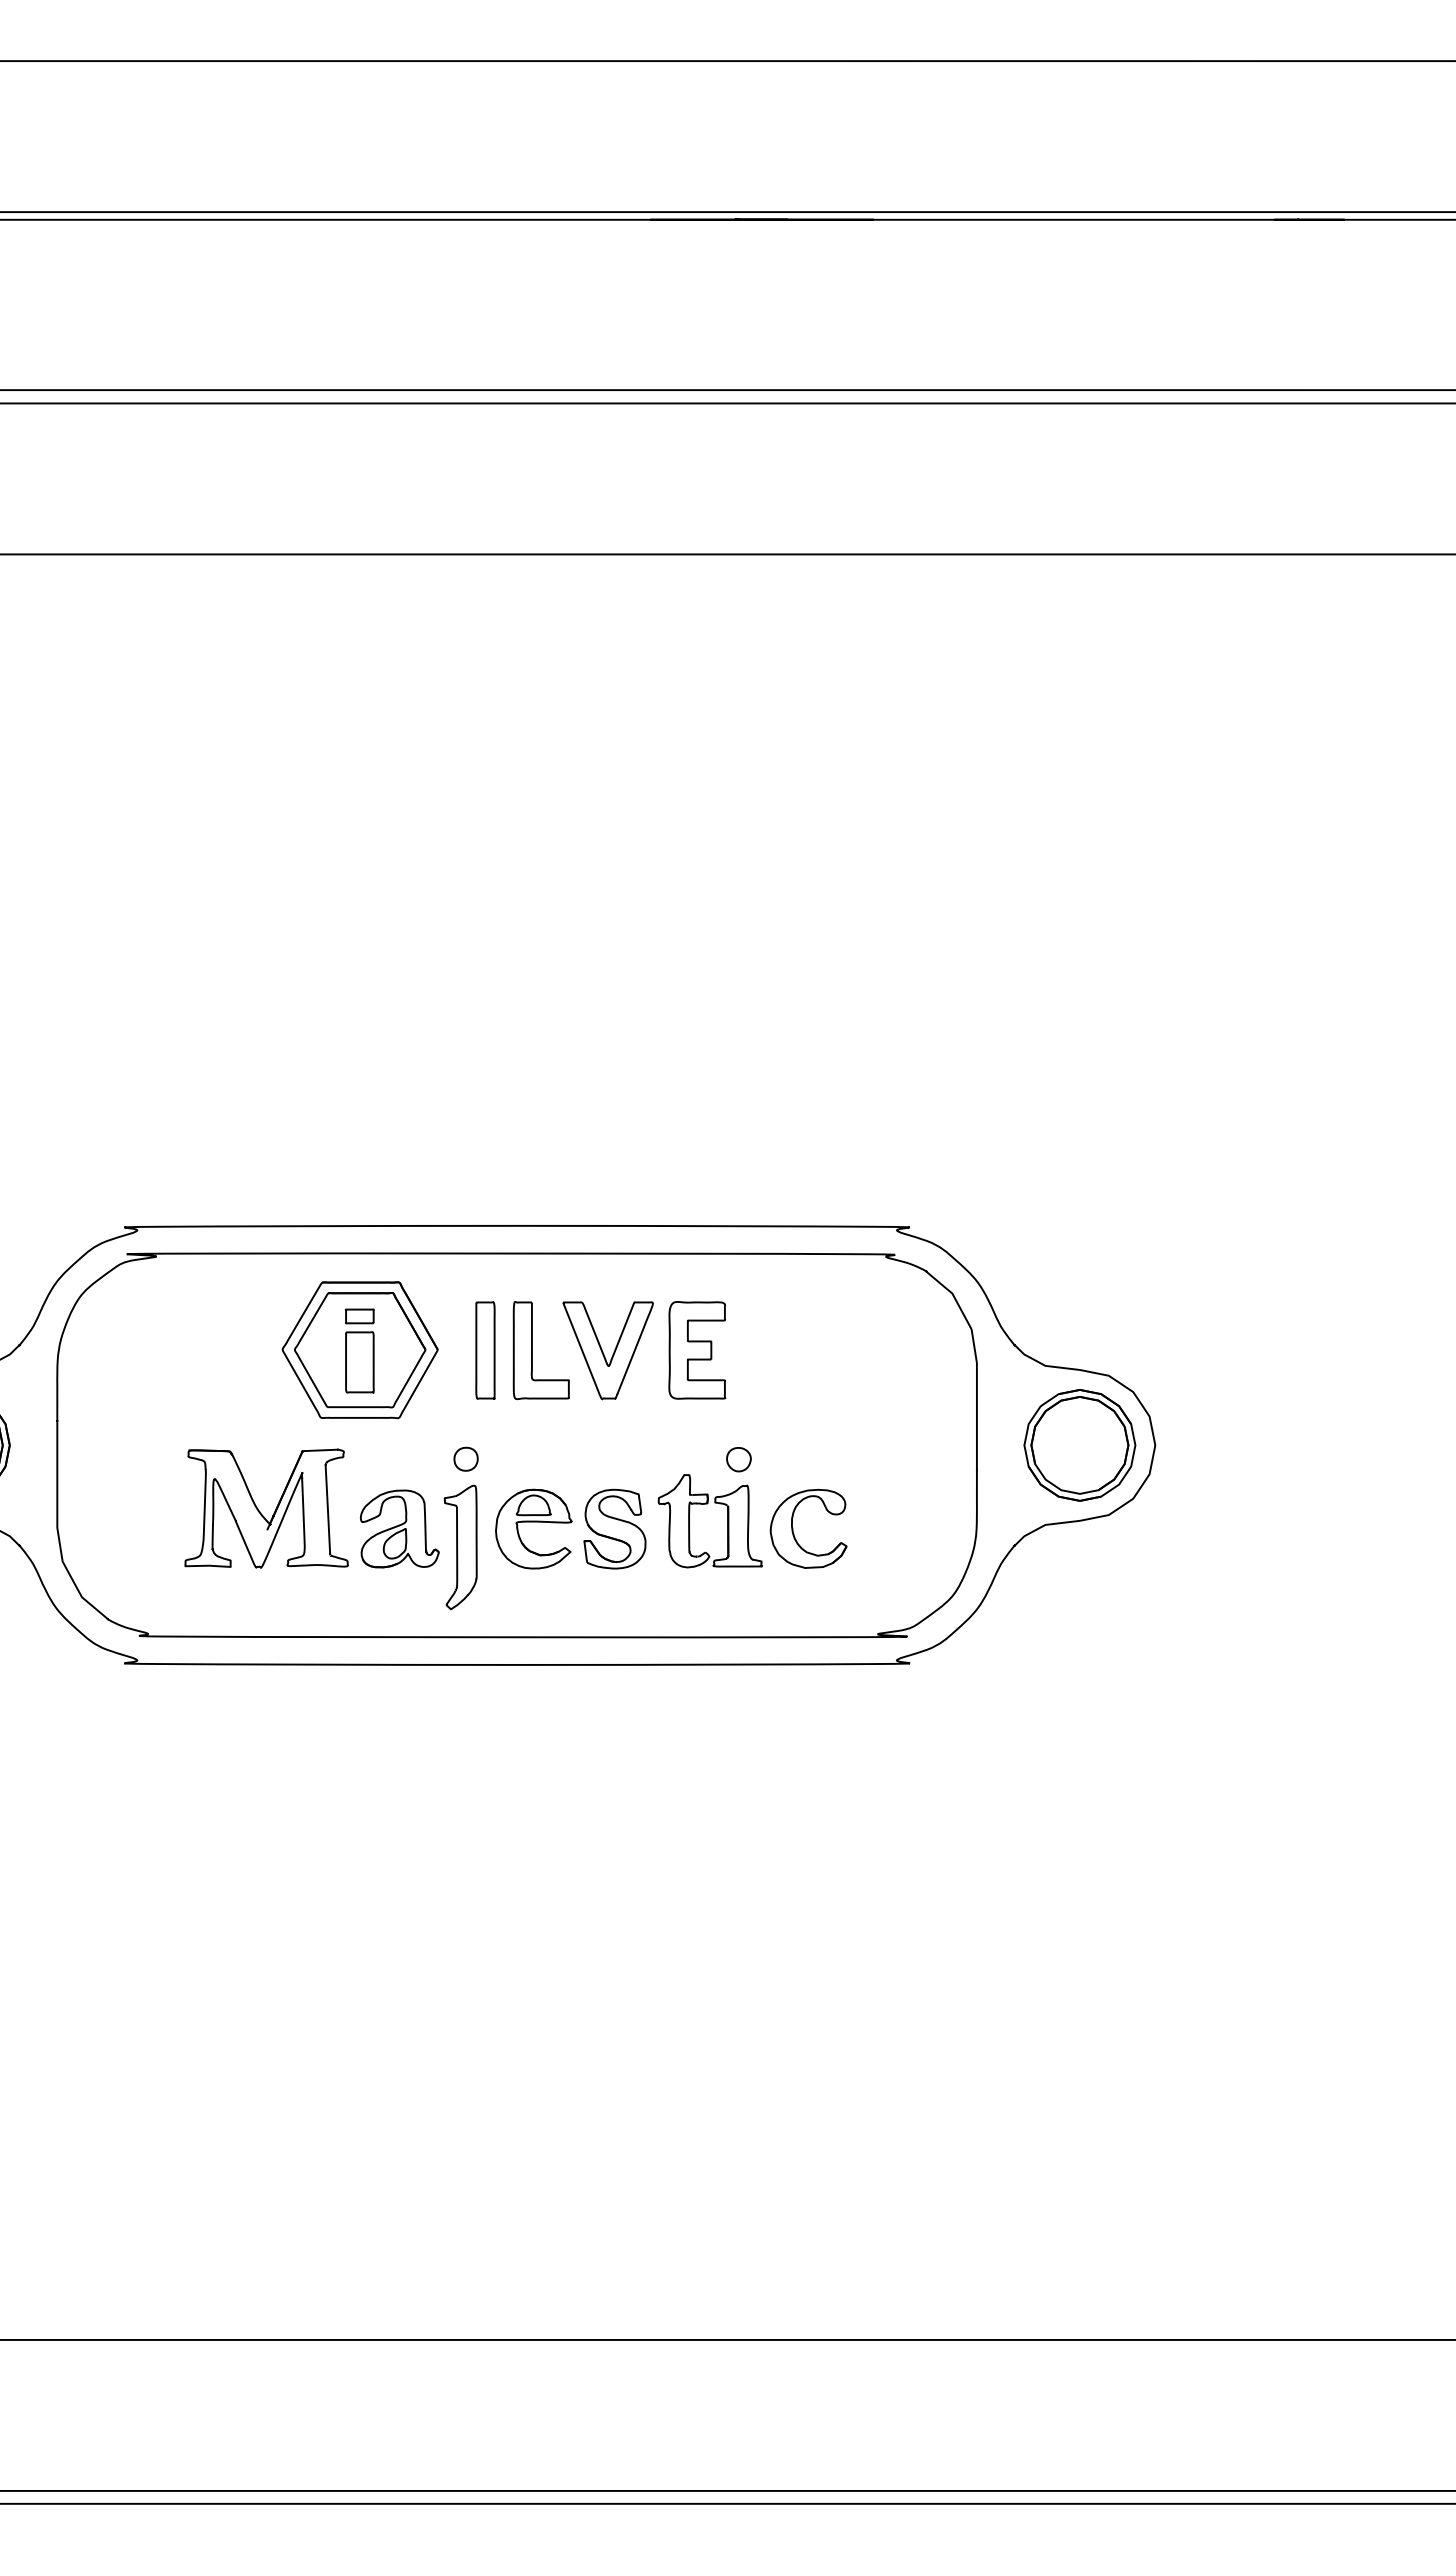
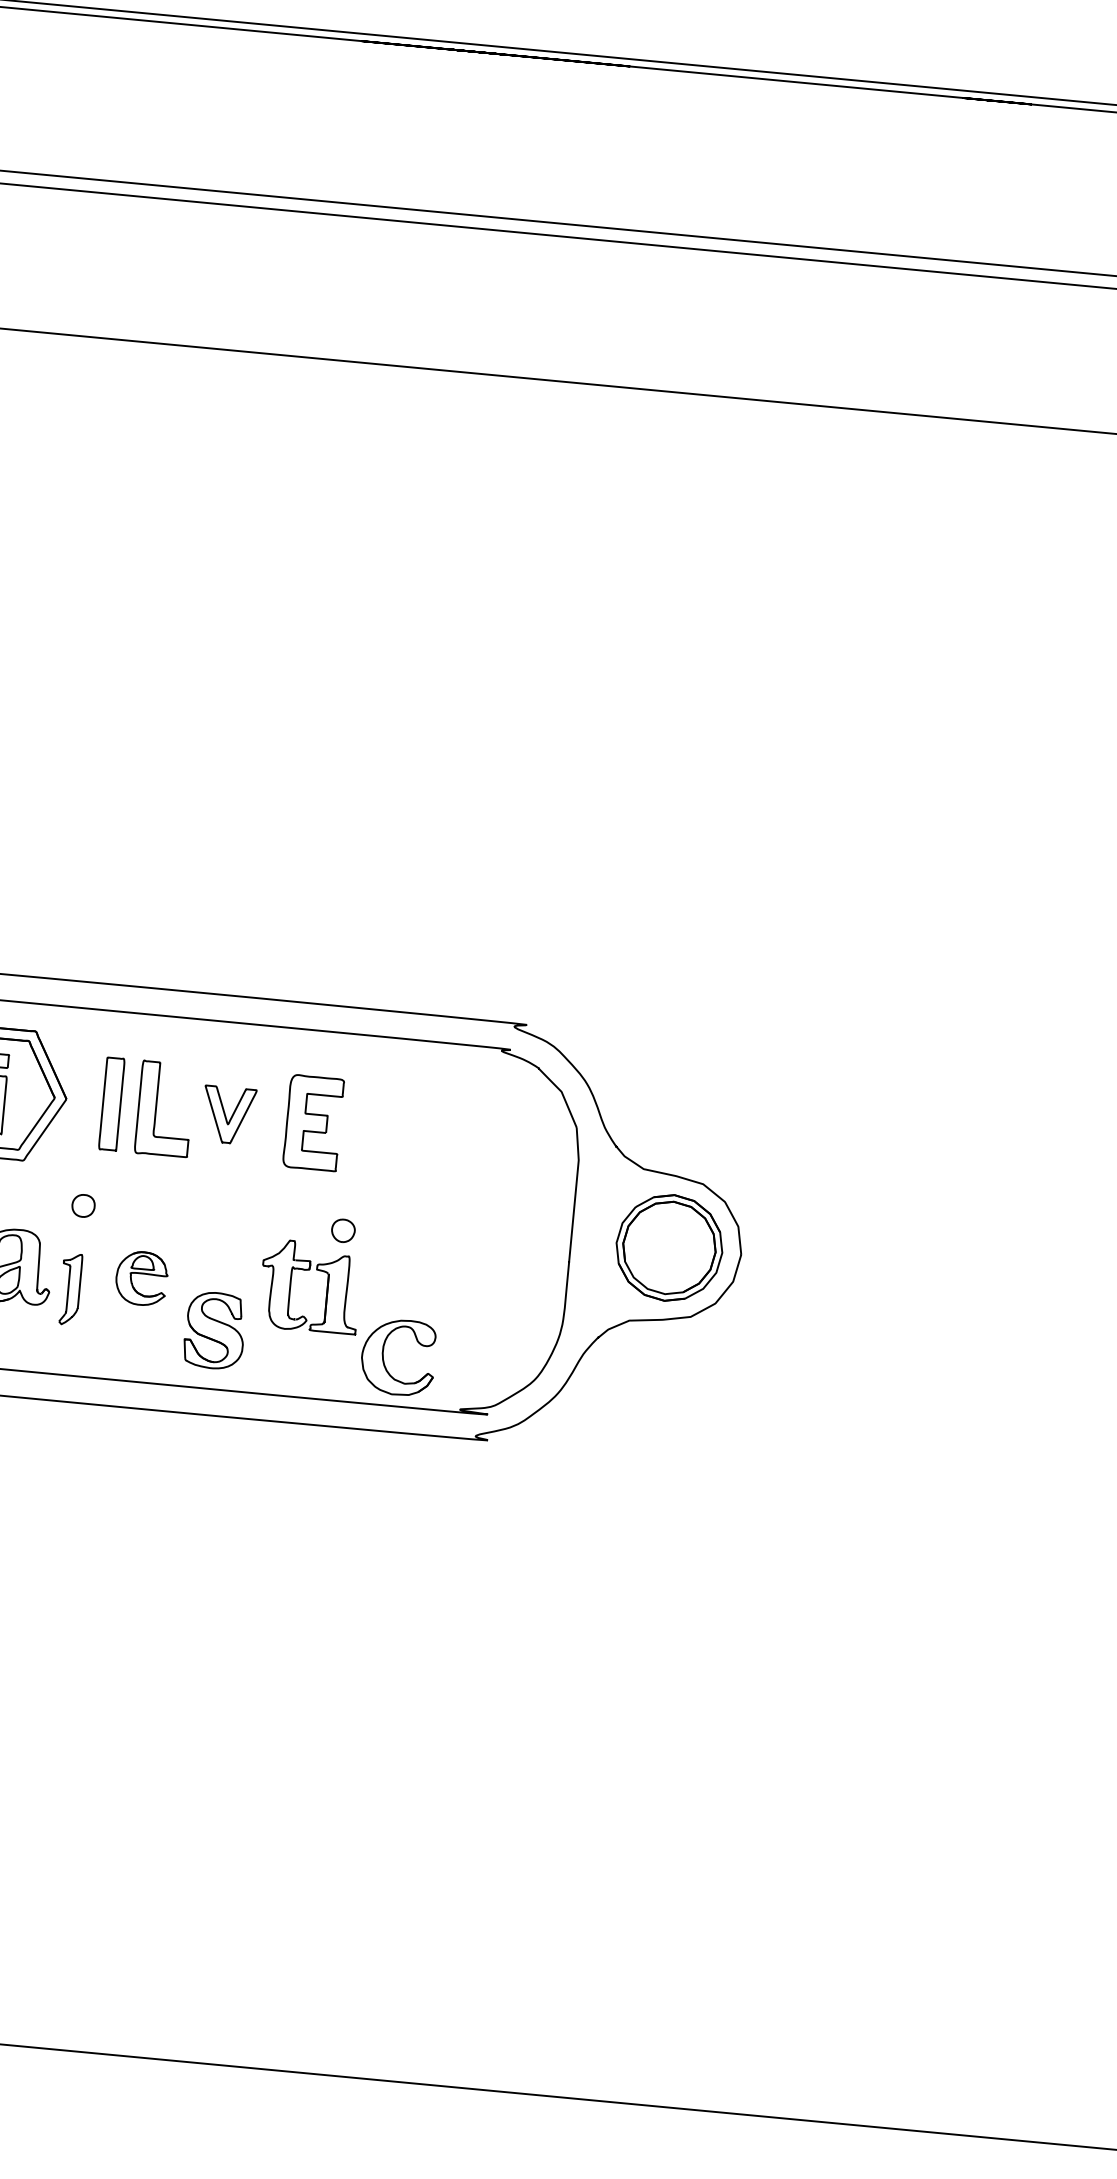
part: (607, 1350) -> (228, 1115), size x0.6
part: (533, 1528) -> (141, 1277), size x0.7
part: (614, 1528) -> (214, 1329), moved
part: (793, 1528) -> (384, 1355), moved
part: (460, 1547) -> (70, 1289), size x0.6

